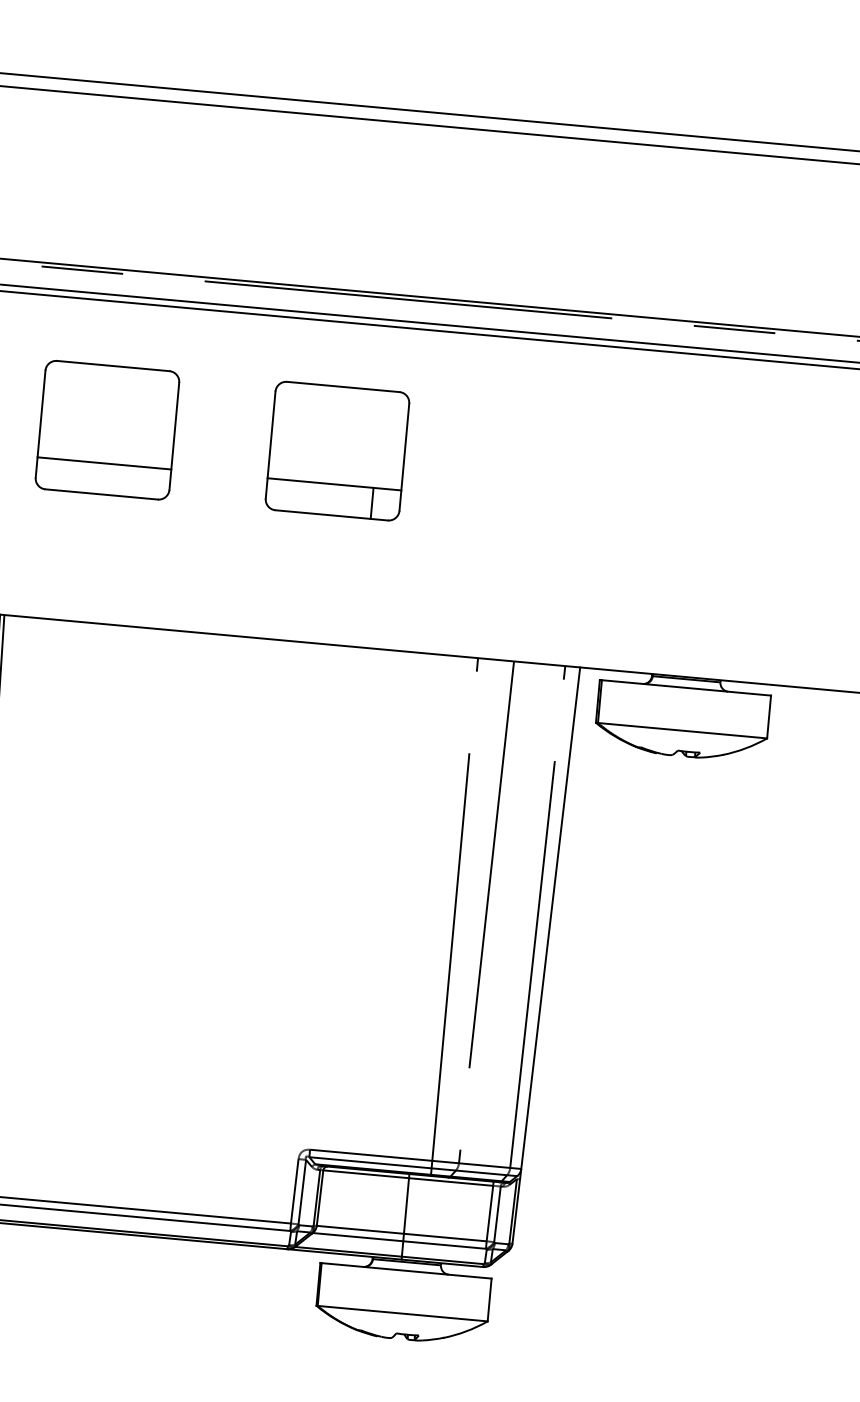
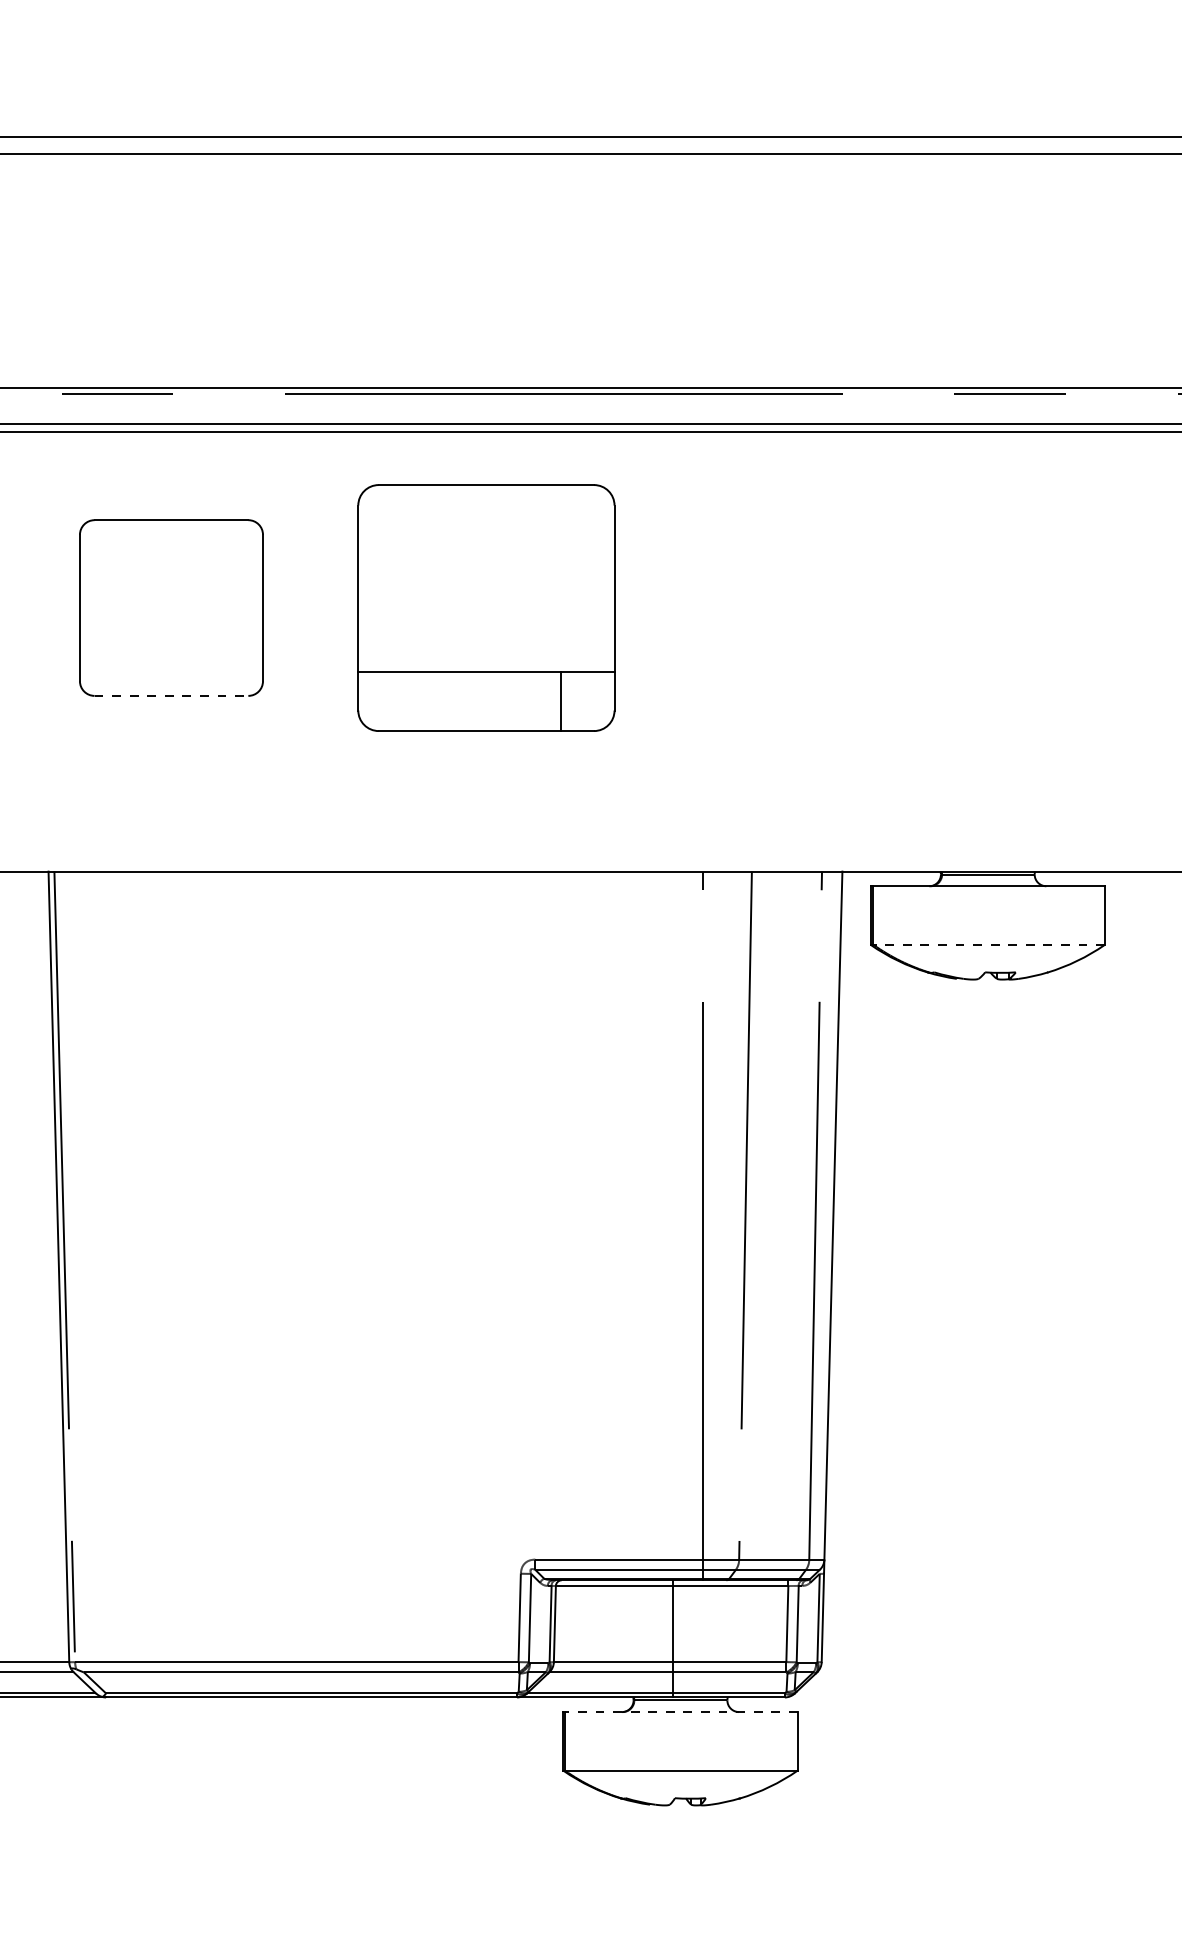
part: (336, 450) -> (485, 607), size x1.4
line: (104, 463) -> (171, 653), removed
line: (101, 494) -> (171, 695), solid -> dashed
line: (682, 730) -> (989, 944), solid -> dashed
line: (405, 1271) -> (680, 1712), solid -> dashed

